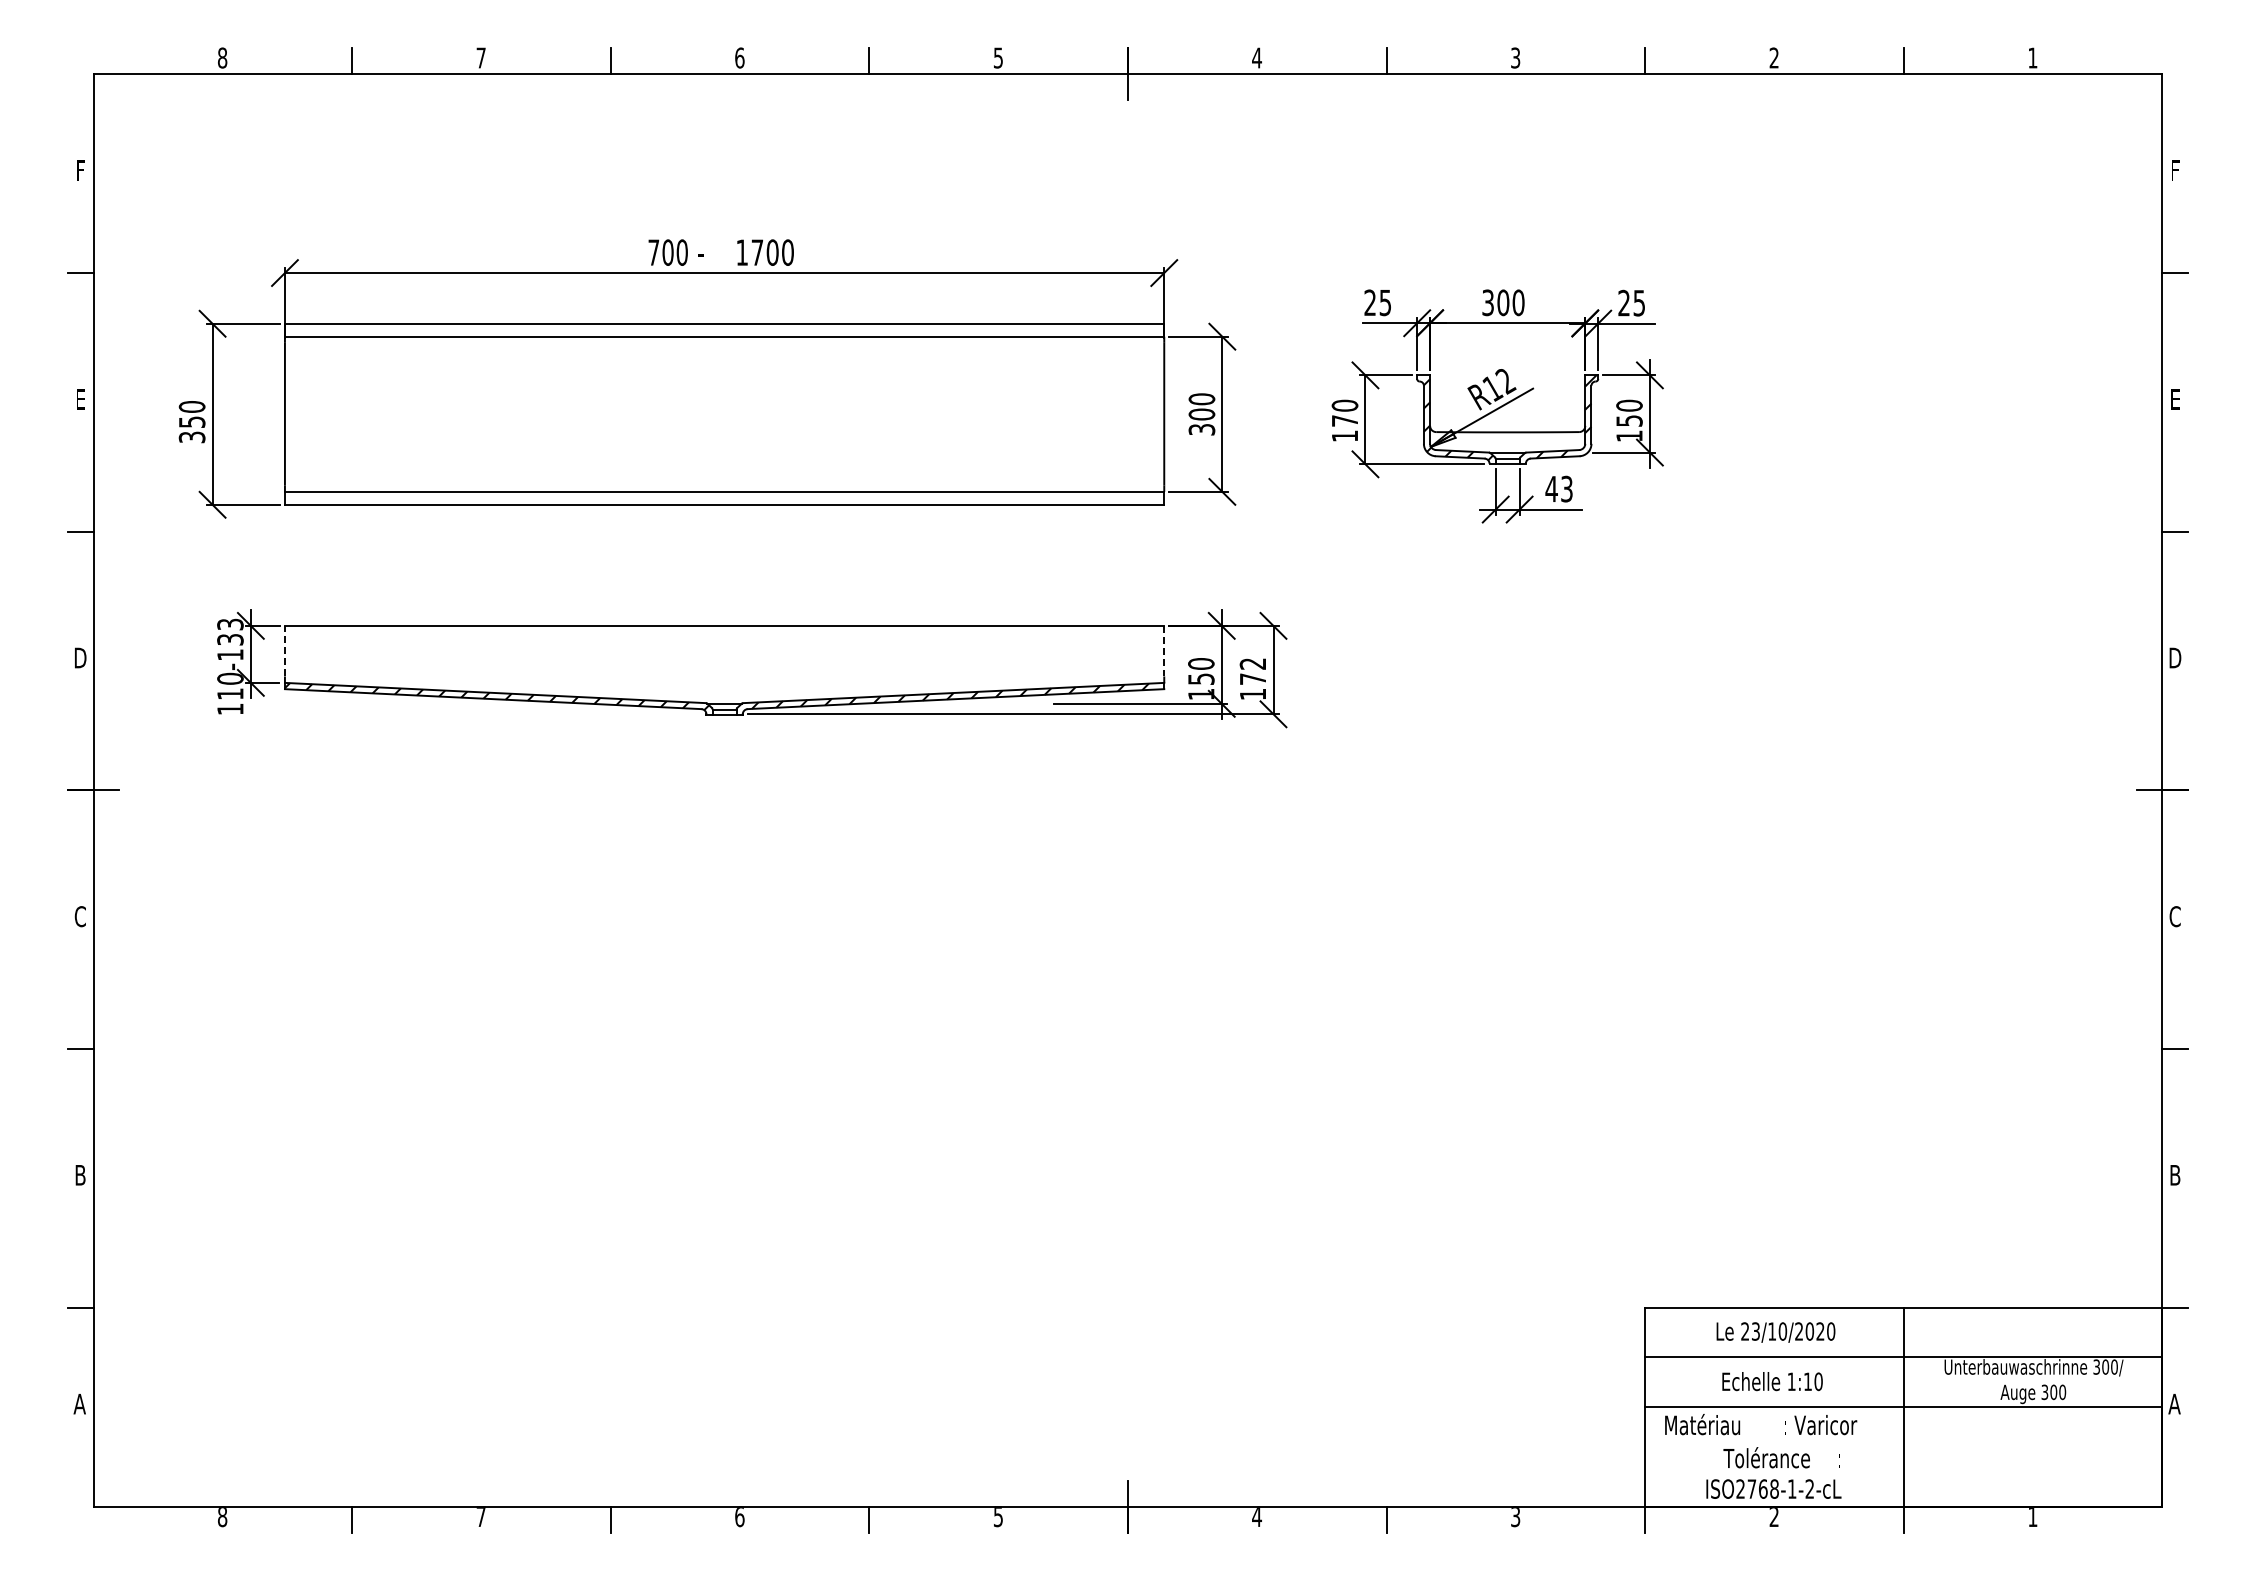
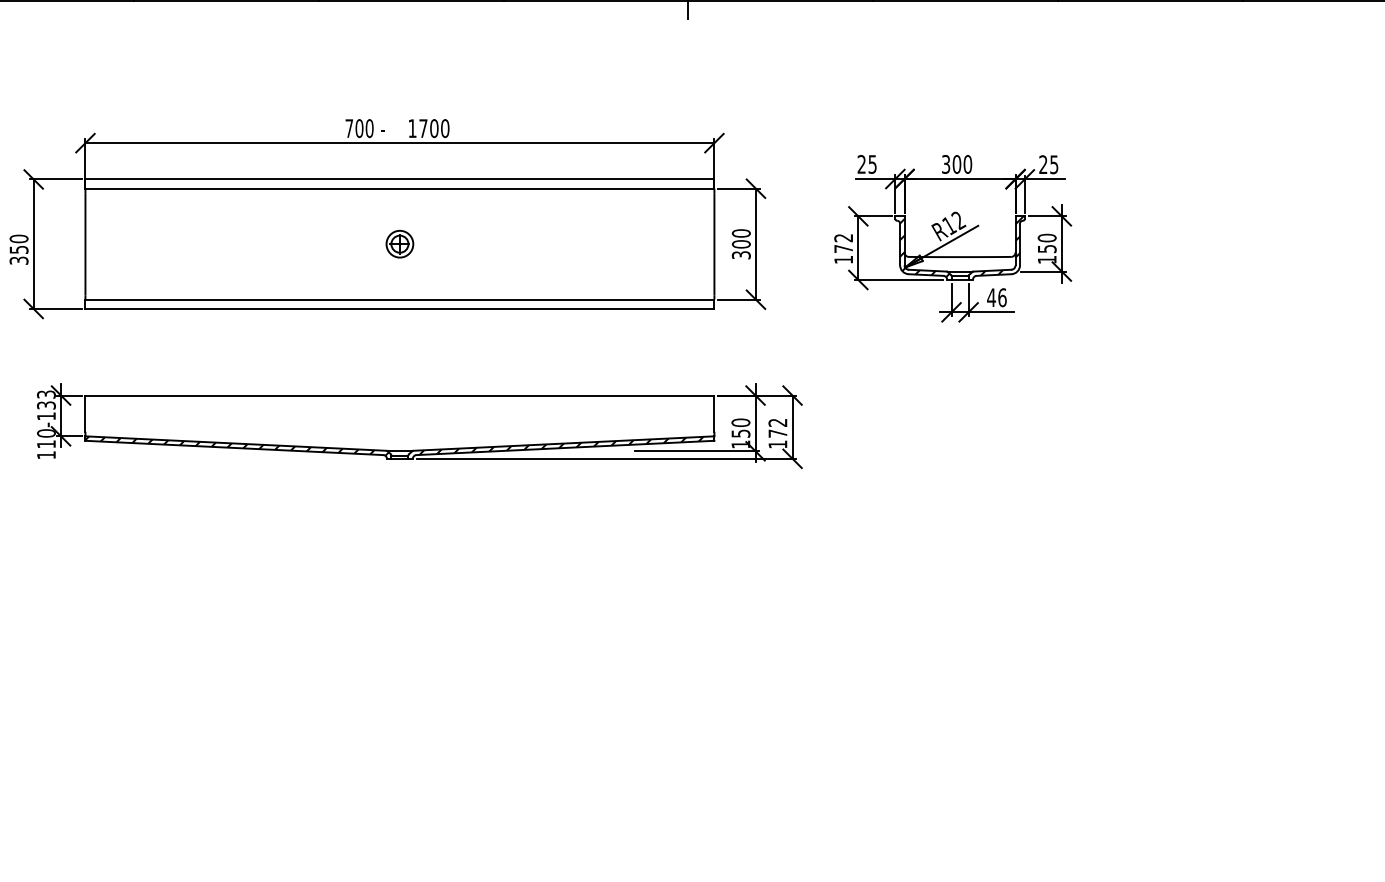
text: (1344, 405) -> (843, 237), 170 -> 172
part: (724, 413) -> (399, 243), added
text: (1567, 488) -> (1002, 297), 43 -> 46
line: (284, 650) -> (85, 413), dashed -> solid
line: (1164, 651) -> (714, 413), dashed -> solid

